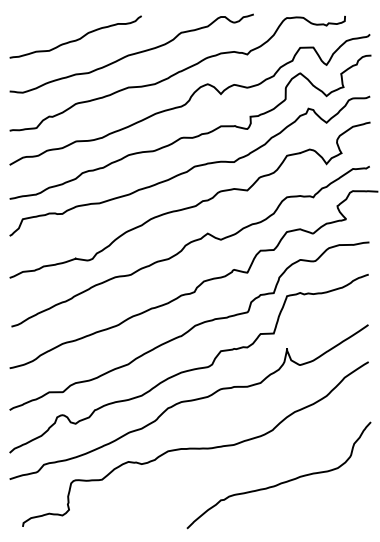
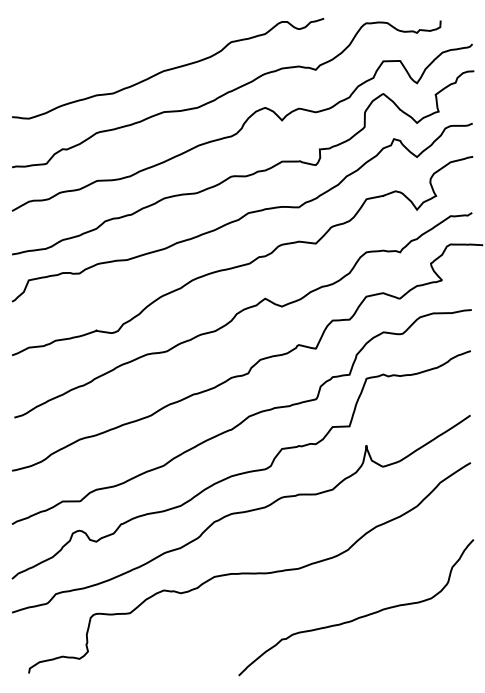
curve: (76, 39) -> (97, 50), removed

